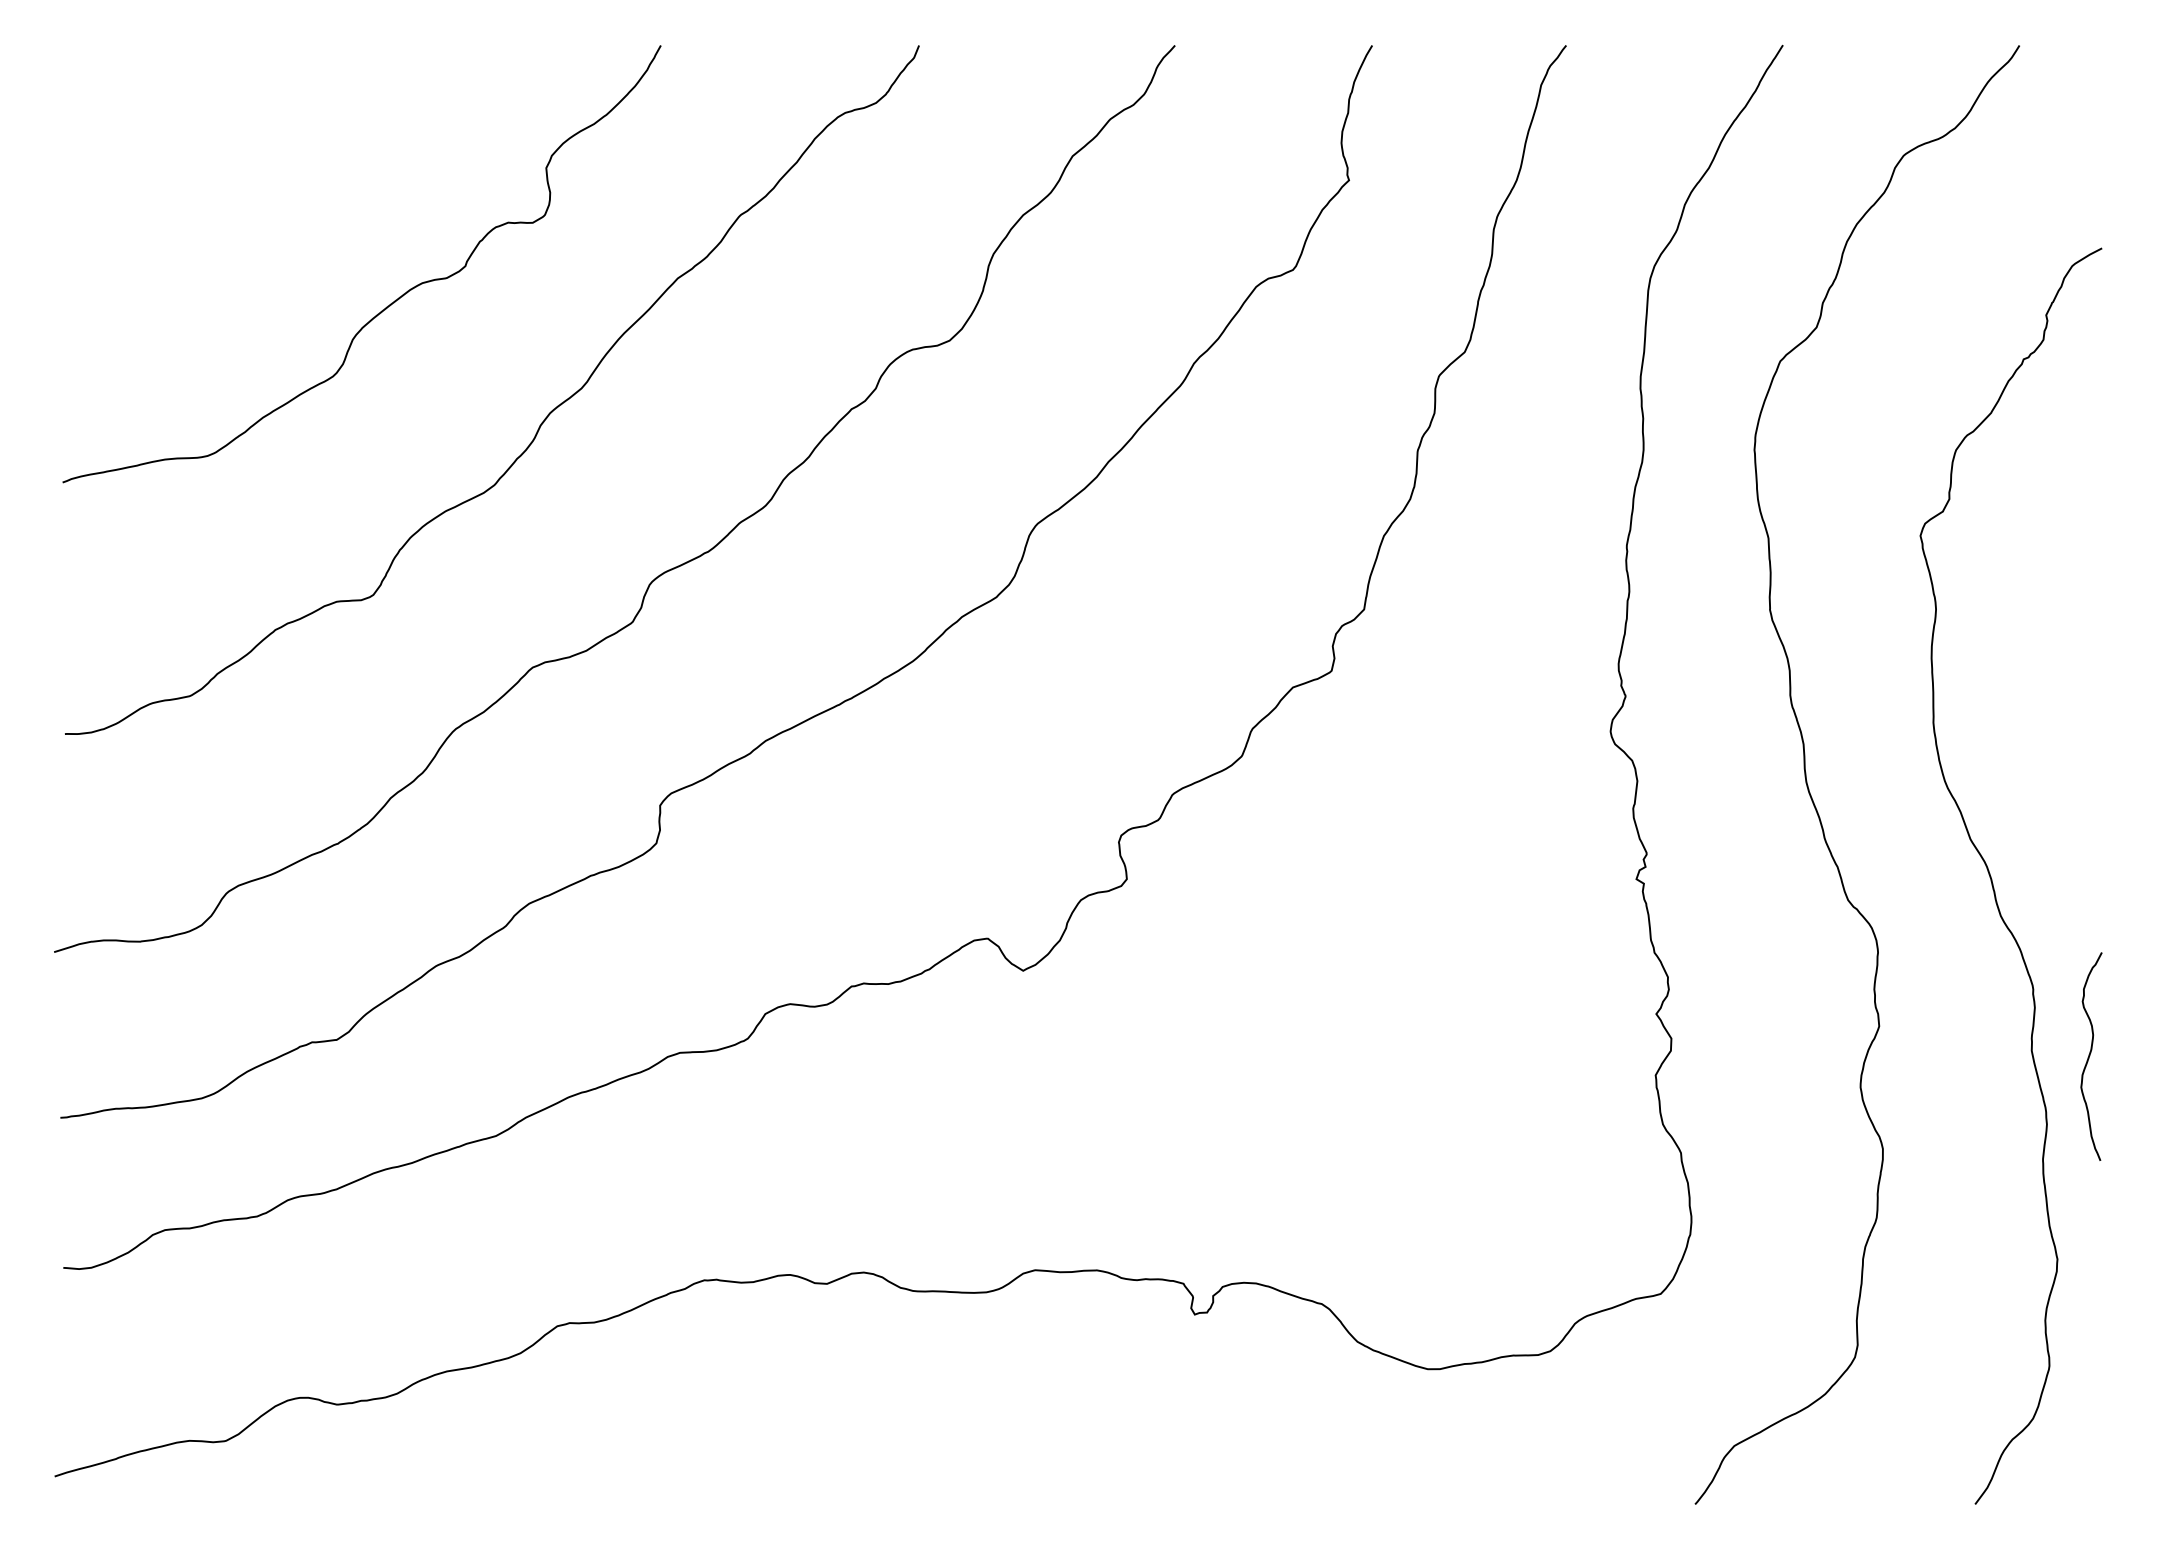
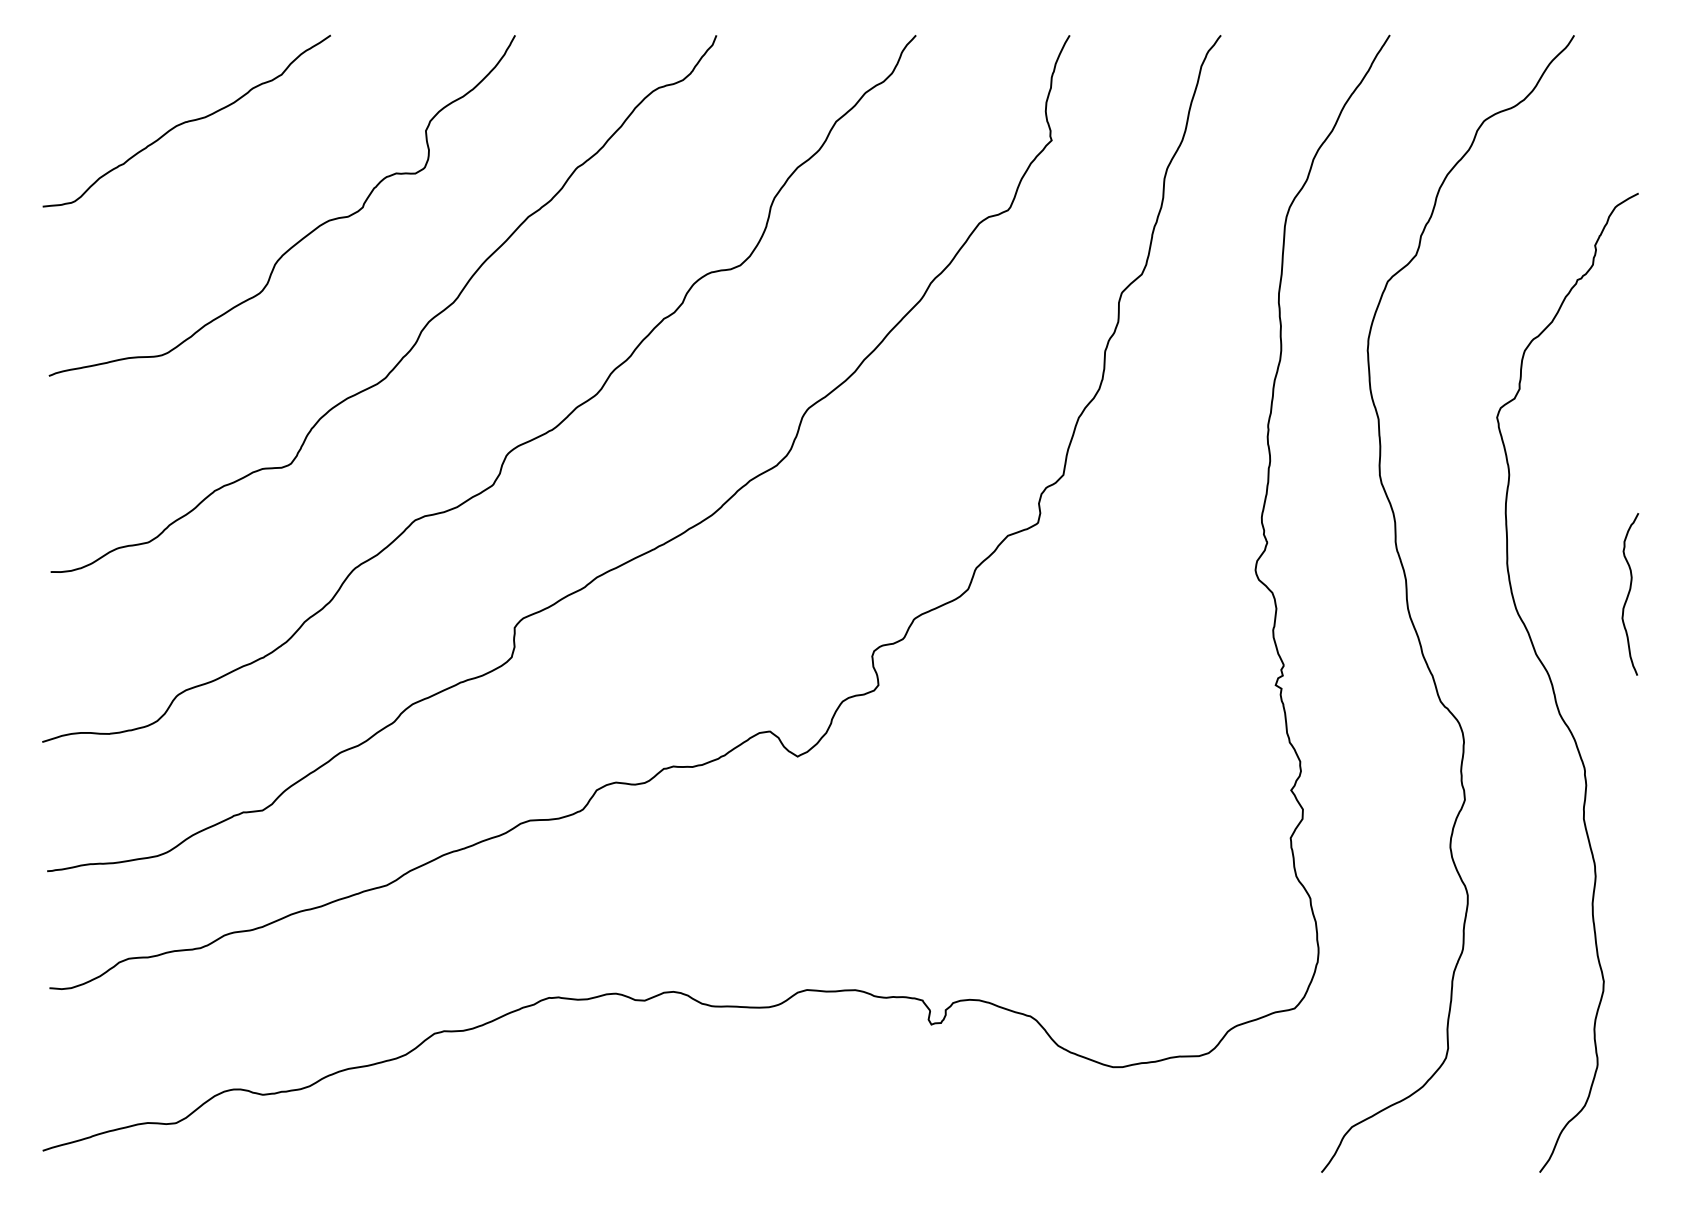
curve: (239, 155) -> (186, 121), added
curve: (2090, 1055) -> (1629, 593), moved

